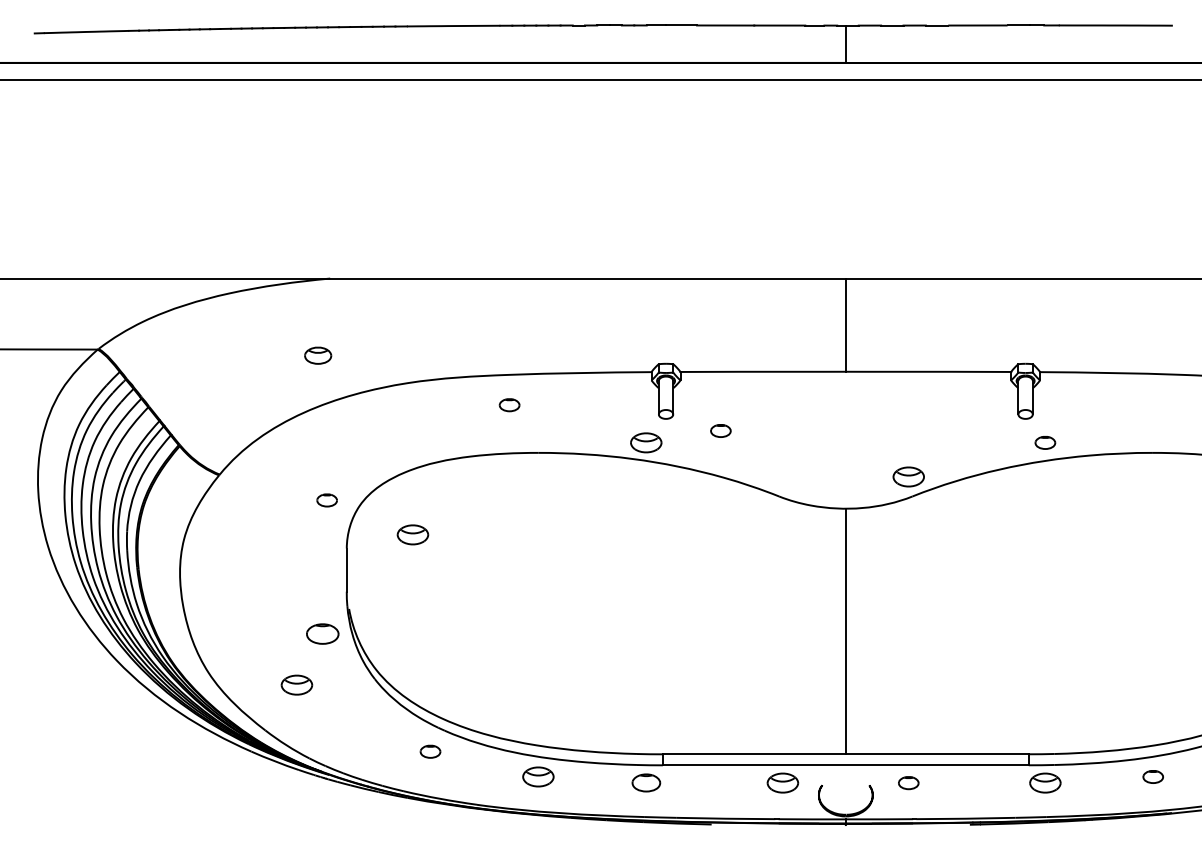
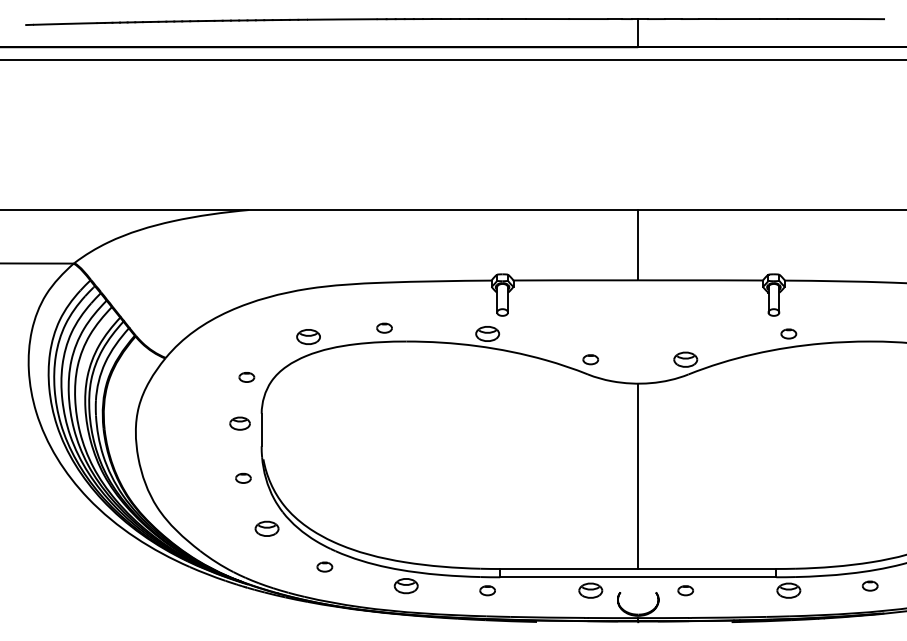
part: (318, 355) -> (240, 423), moved
part: (509, 405) -> (384, 328), moved
part: (720, 430) -> (590, 359), moved
part: (412, 534) -> (308, 336), moved
part: (322, 634) -> (243, 478), size x0.62
part: (296, 684) -> (266, 528), moved
part: (645, 783) -> (487, 591), size x0.71

